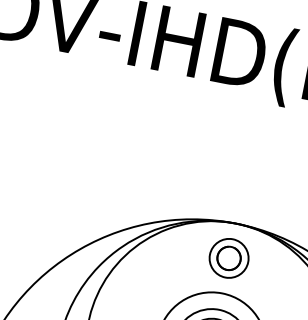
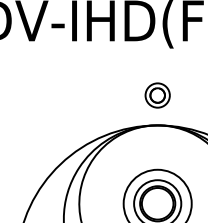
part: (228, 258) -> (157, 95), moved

